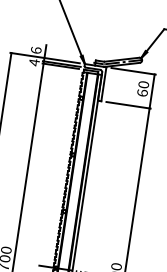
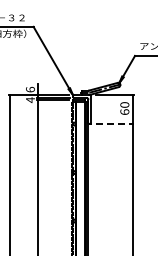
line: (128, 105) -> (114, 124), solid -> dashed

